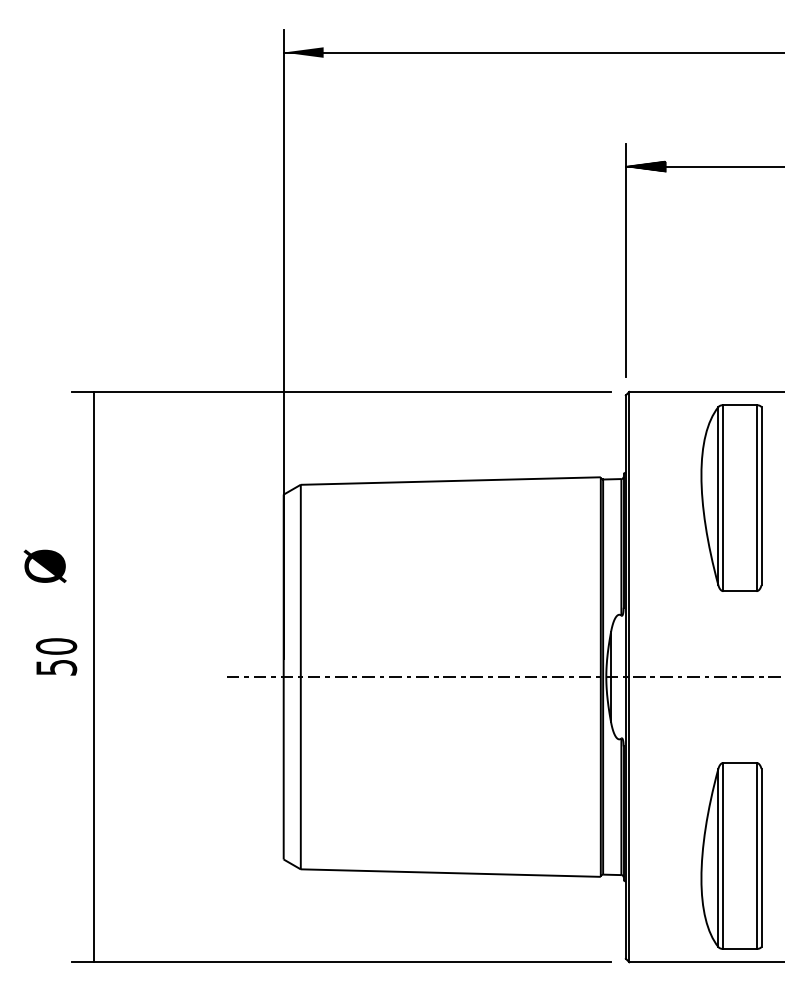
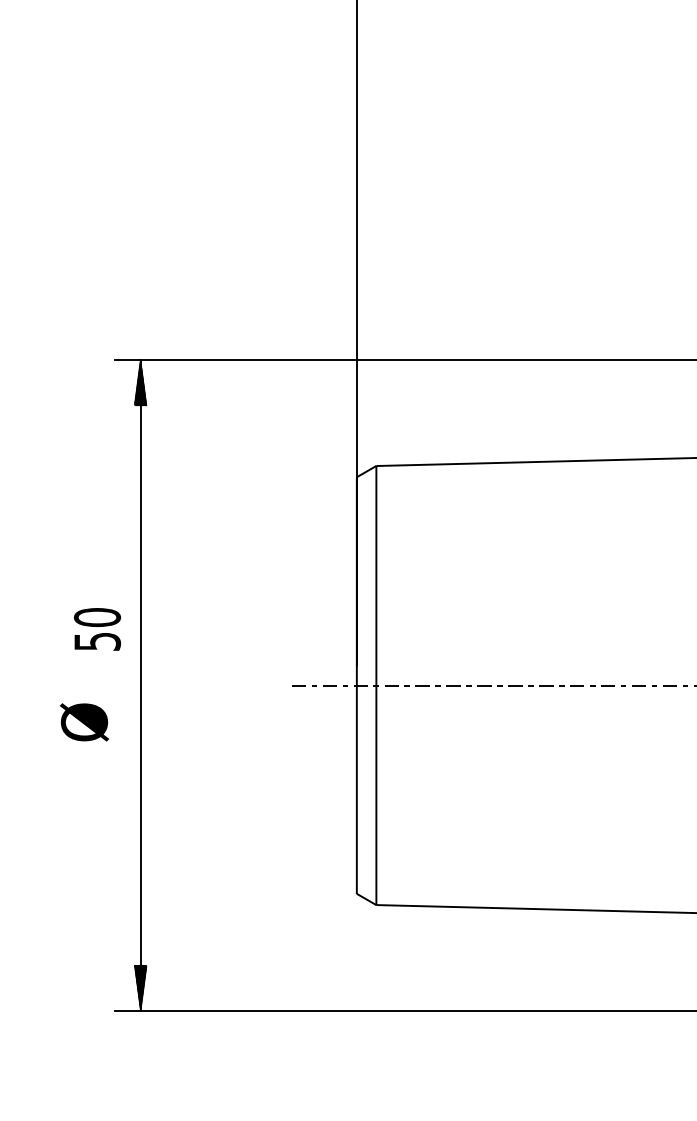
hatch: (94, 411) -> (140, 382), added
text: (44, 565) -> (83, 721), moved
text: (56, 656) -> (97, 628), moved
hatch: (94, 942) -> (140, 988), added

